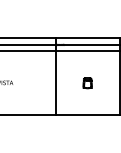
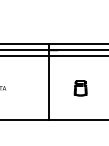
part: (87, 83) -> (80, 88), size x1.4

